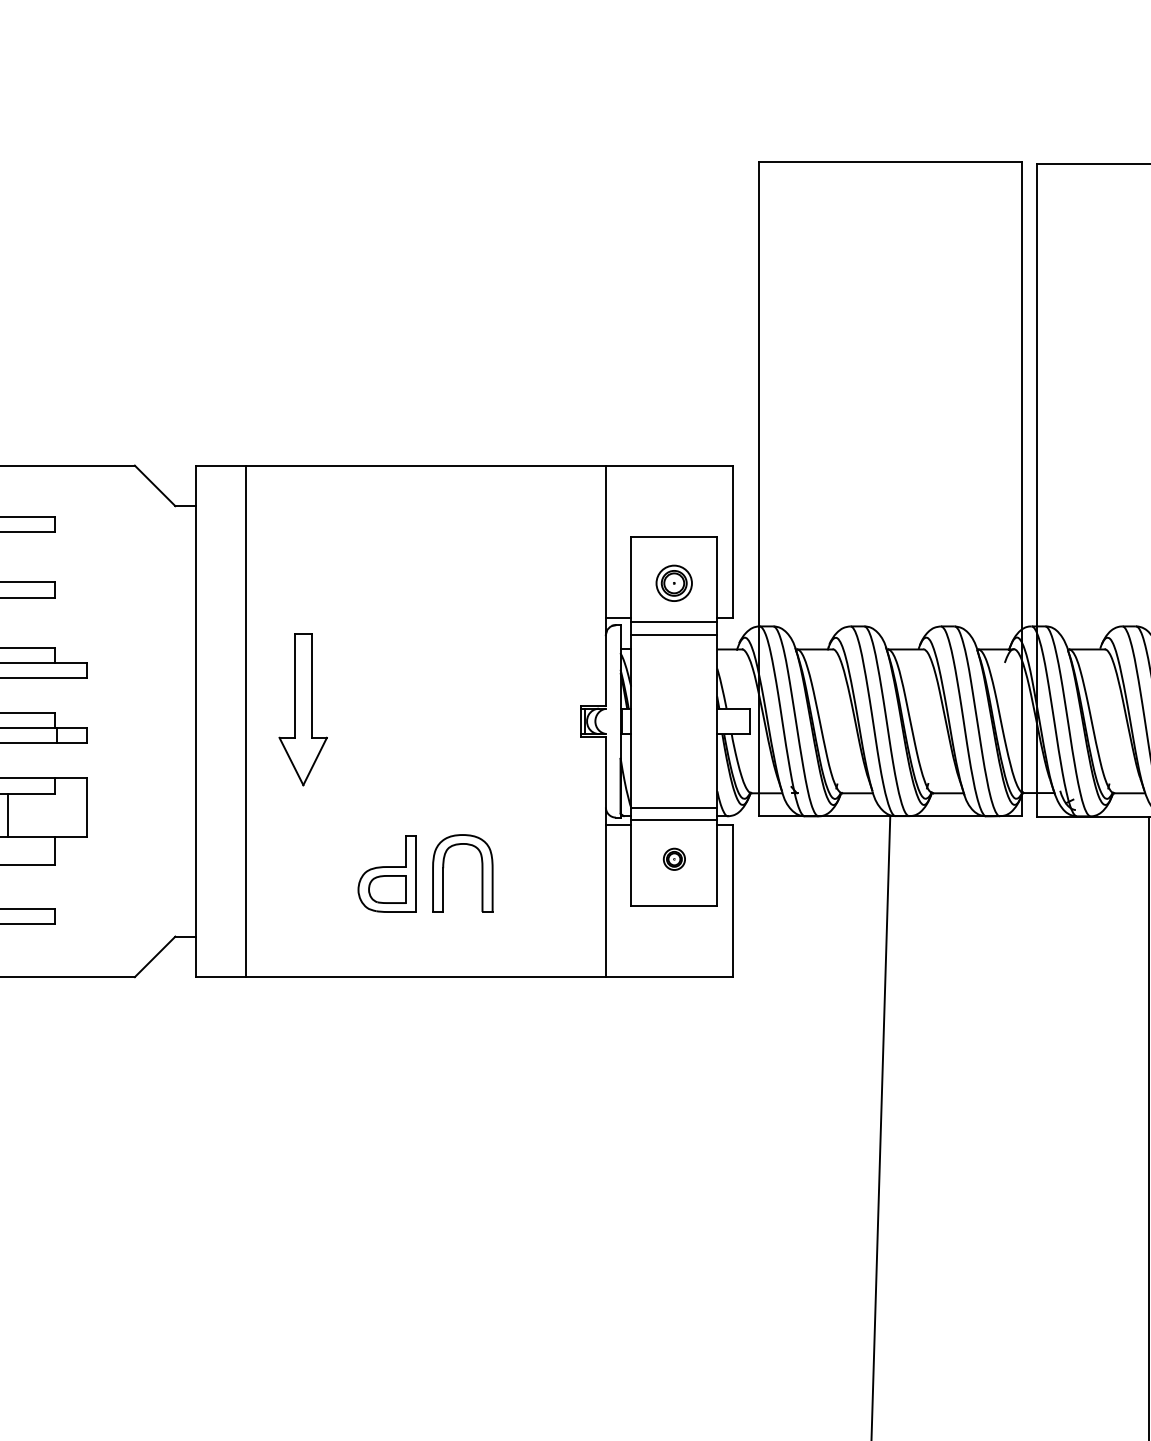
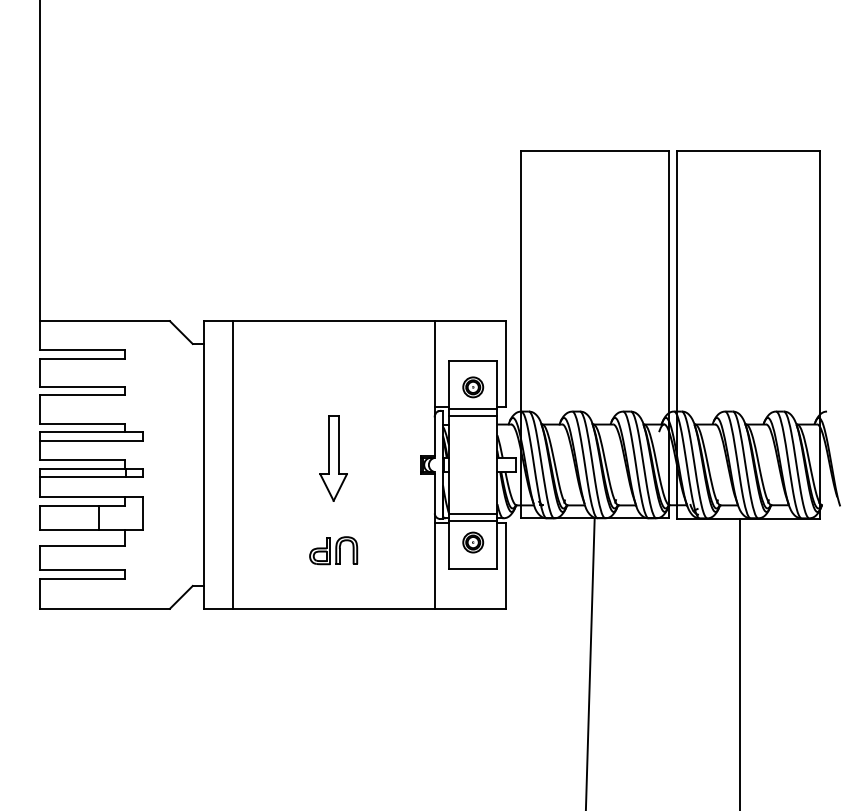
part: (303, 709) -> (333, 458), moved
part: (674, 859) -> (473, 542), size x1.67
part: (425, 873) -> (333, 550), size x0.62

